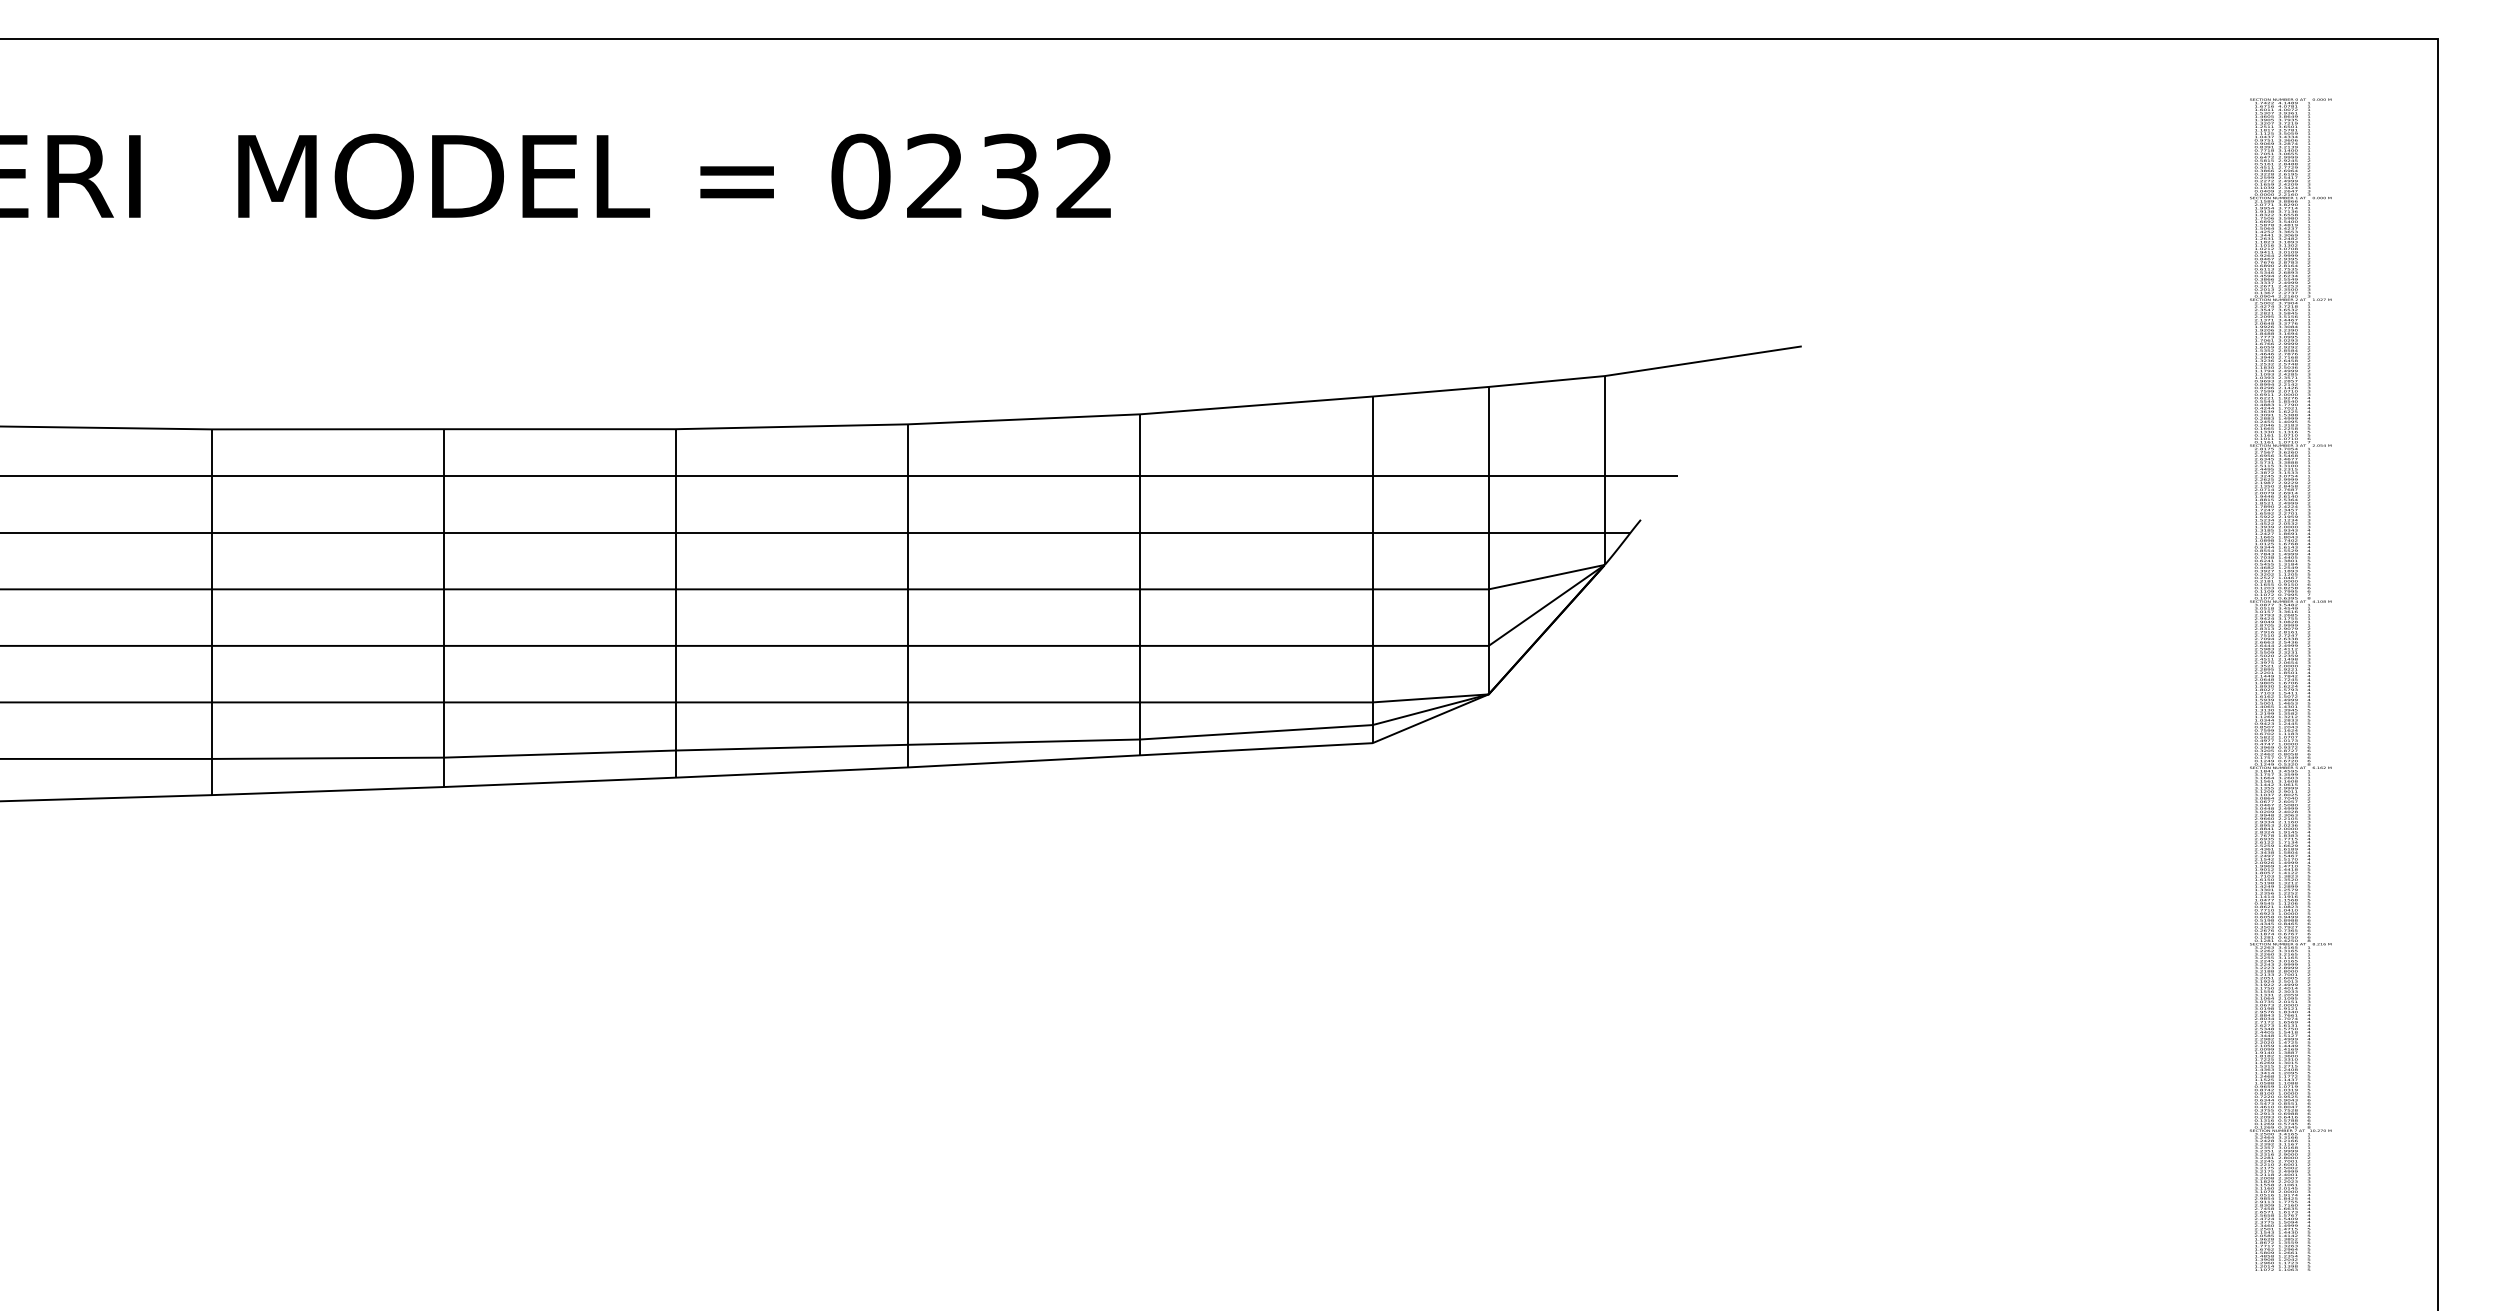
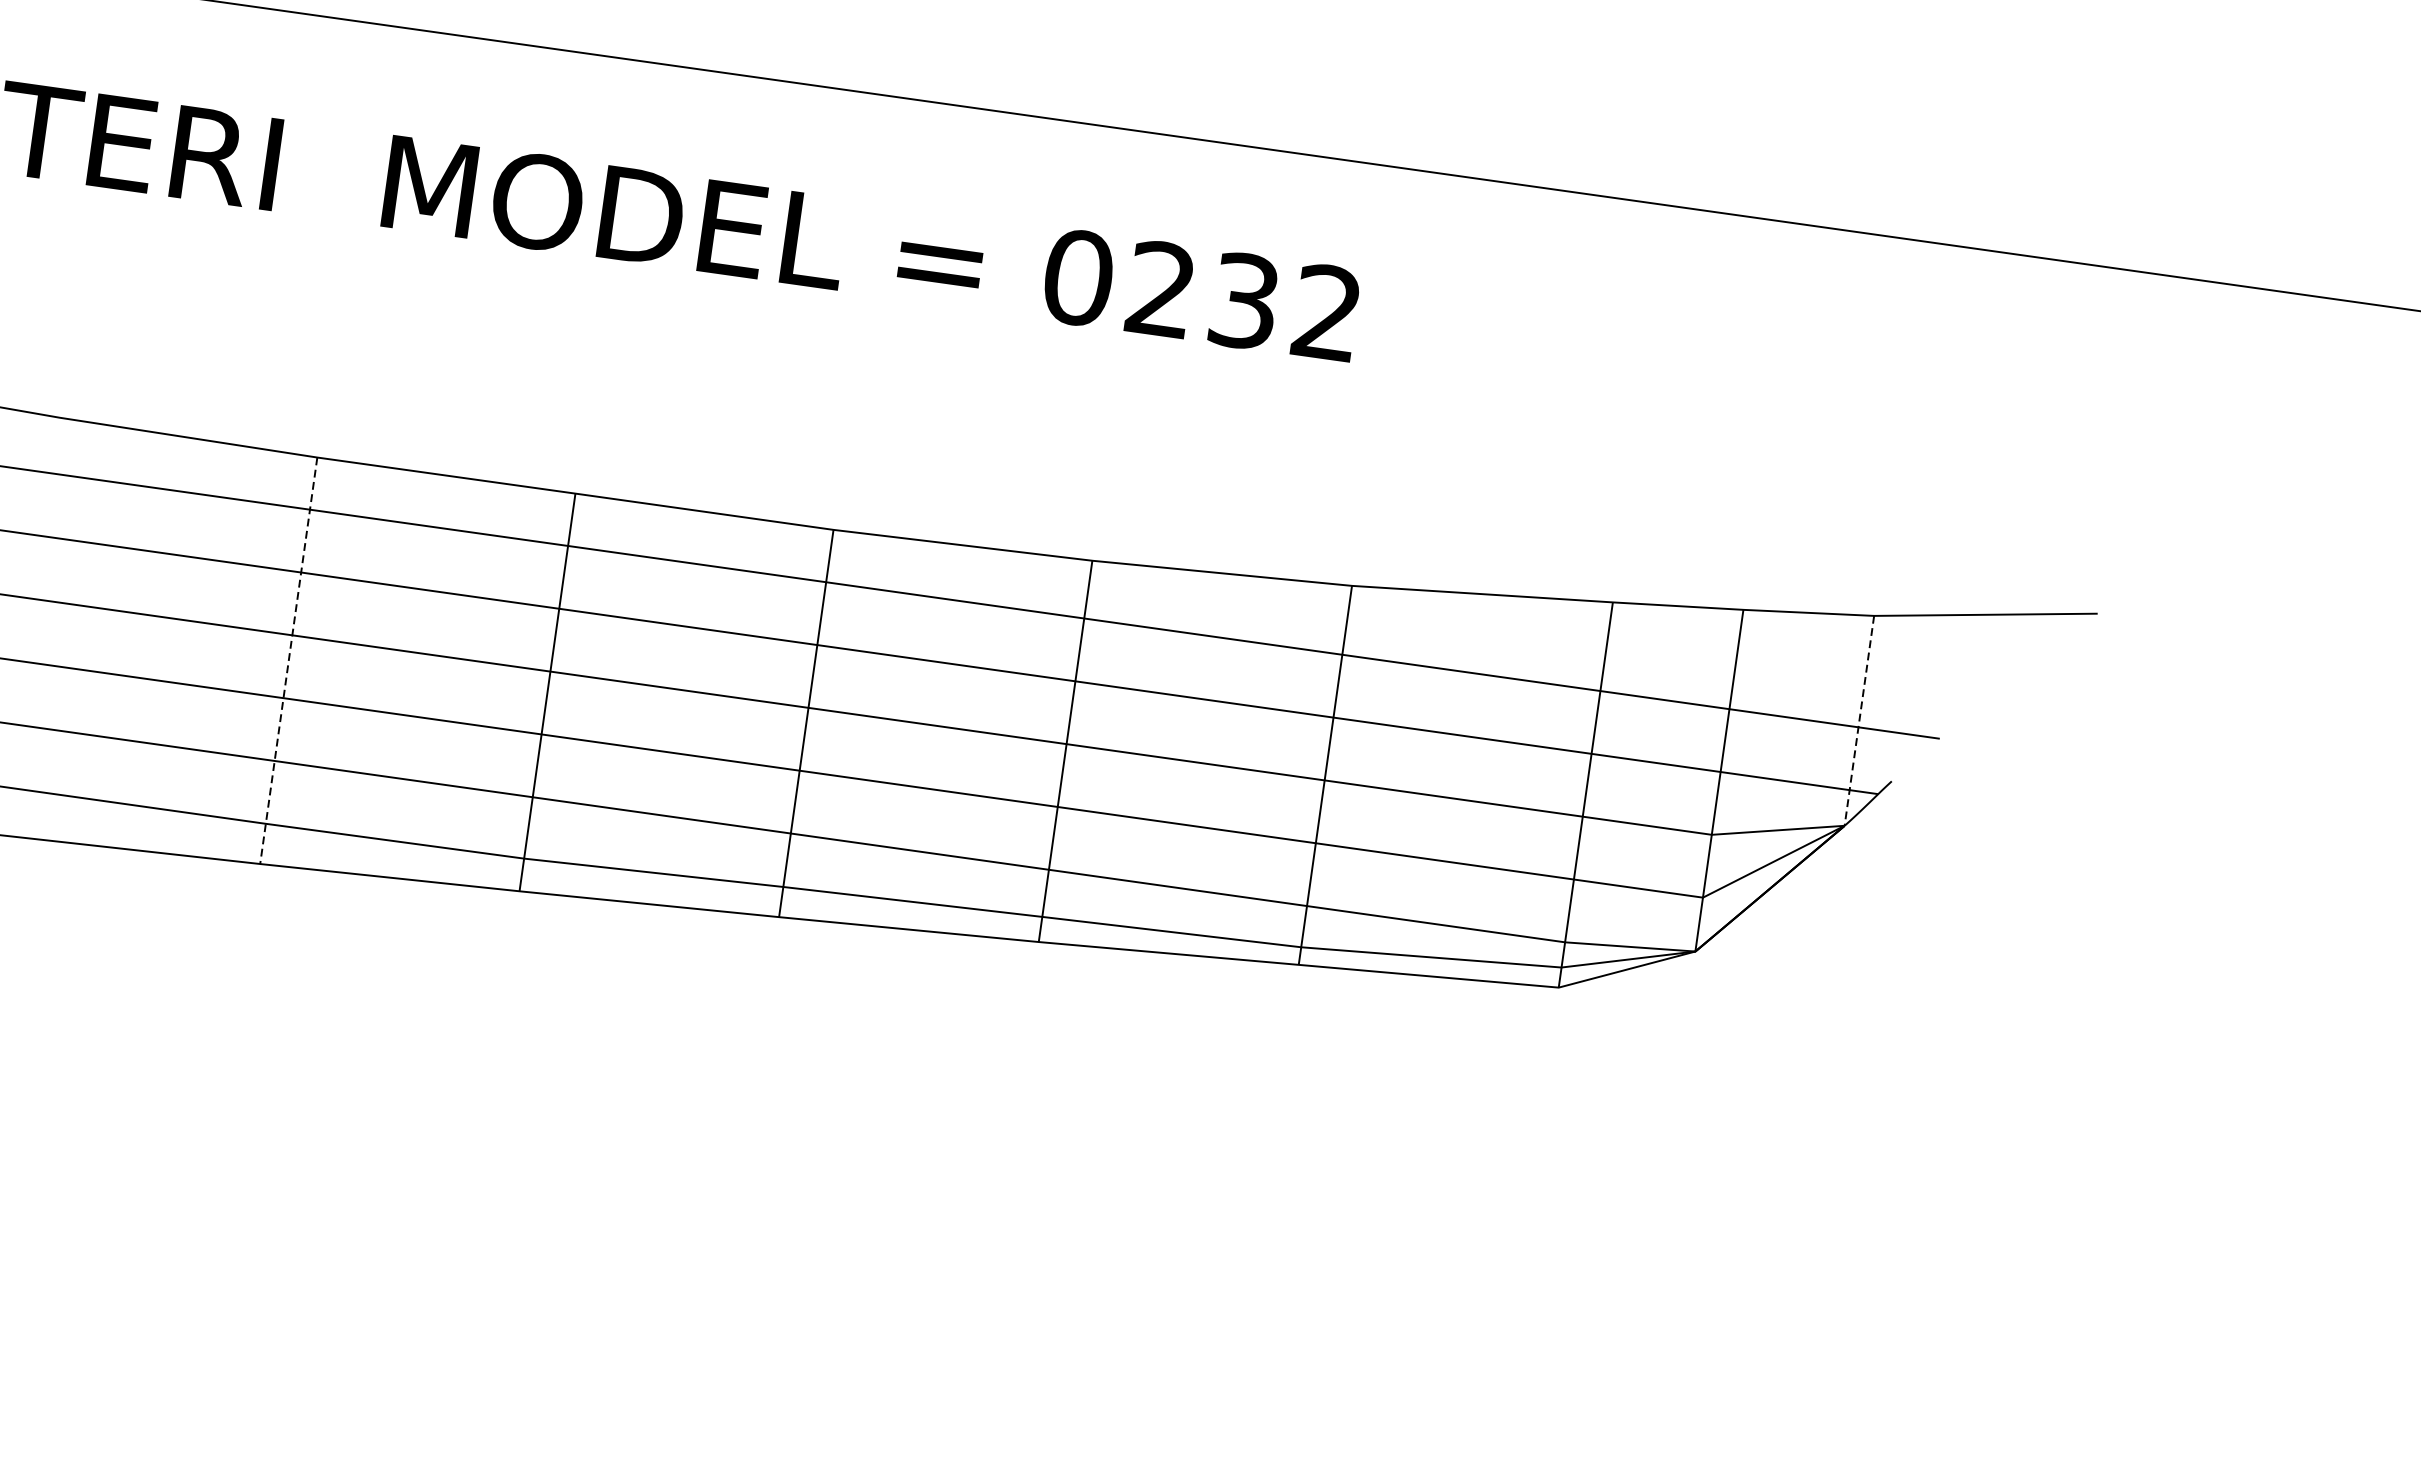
line: (1604, 471) -> (1858, 721), solid -> dashed
line: (211, 612) -> (288, 661), solid -> dashed

